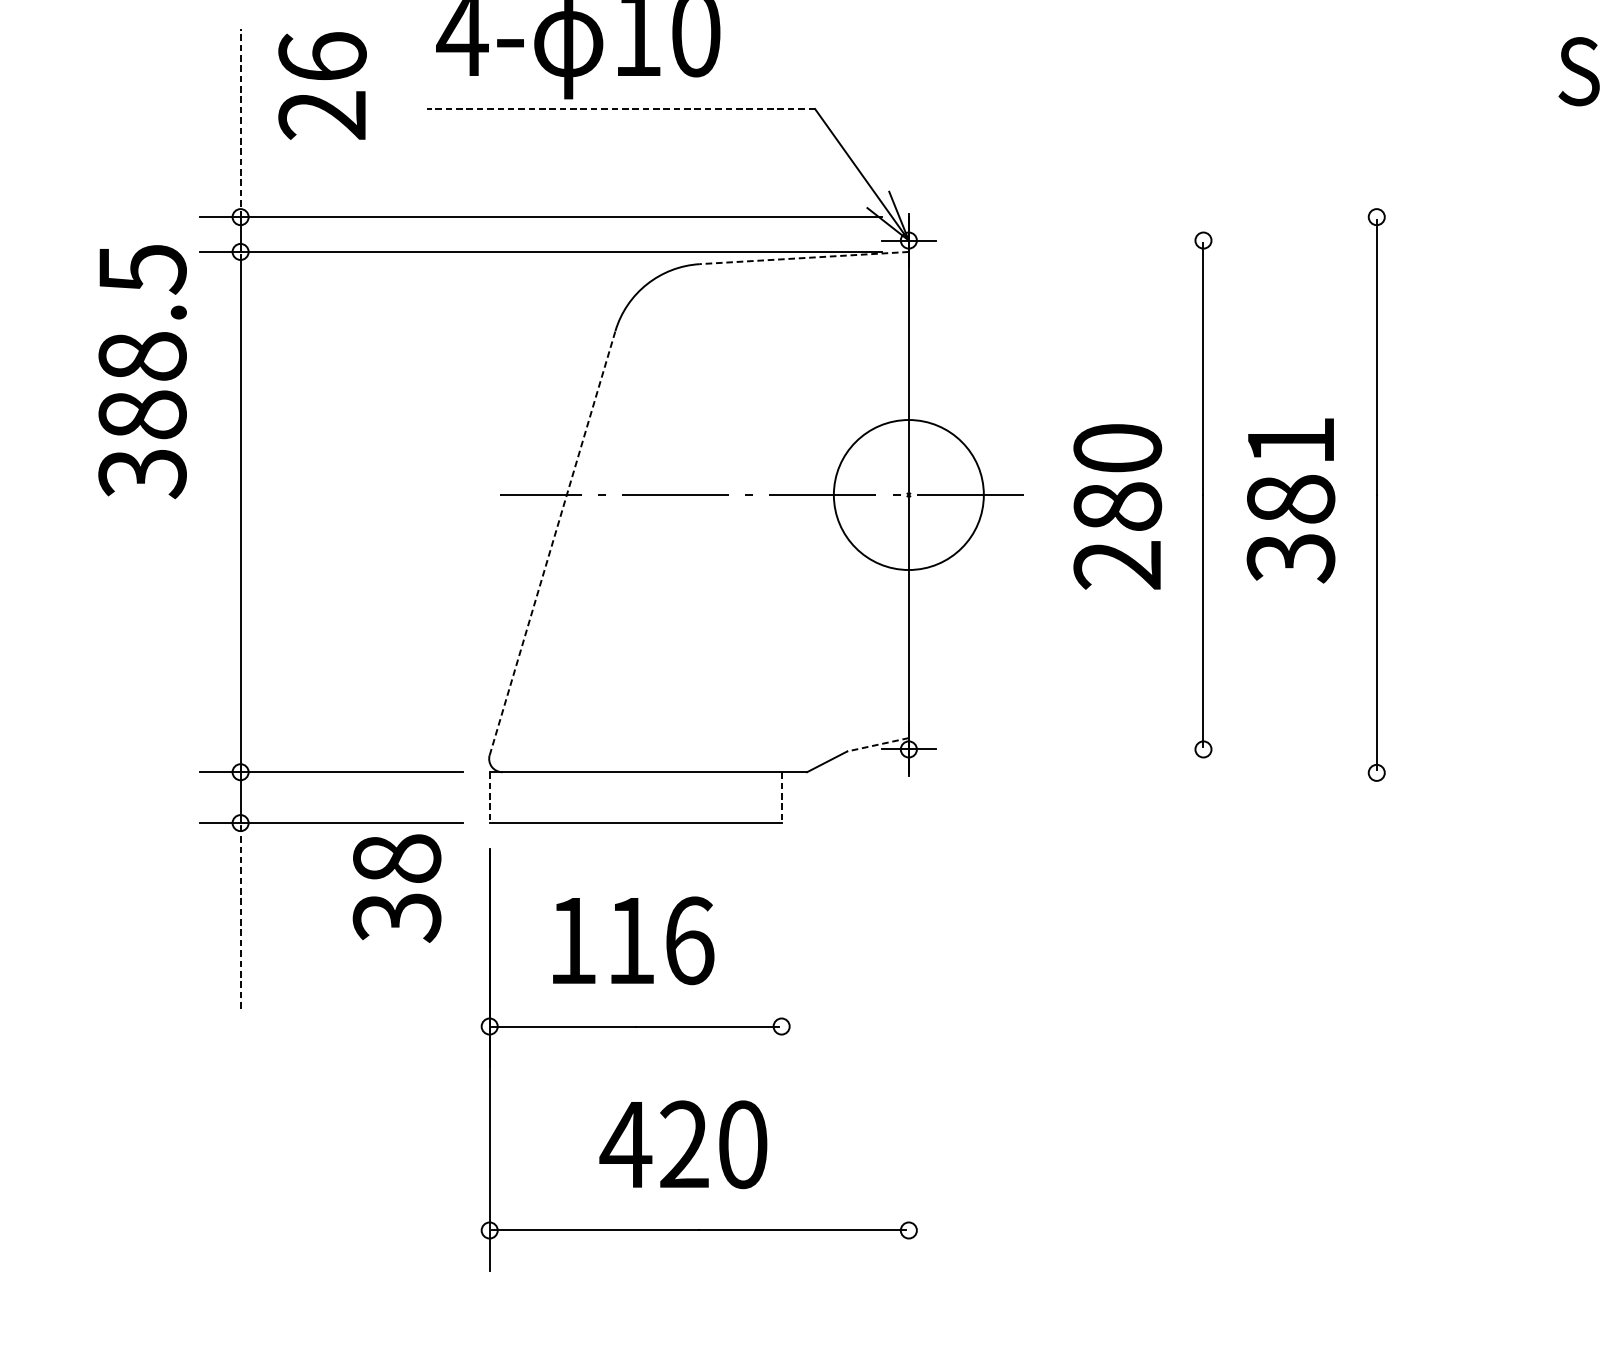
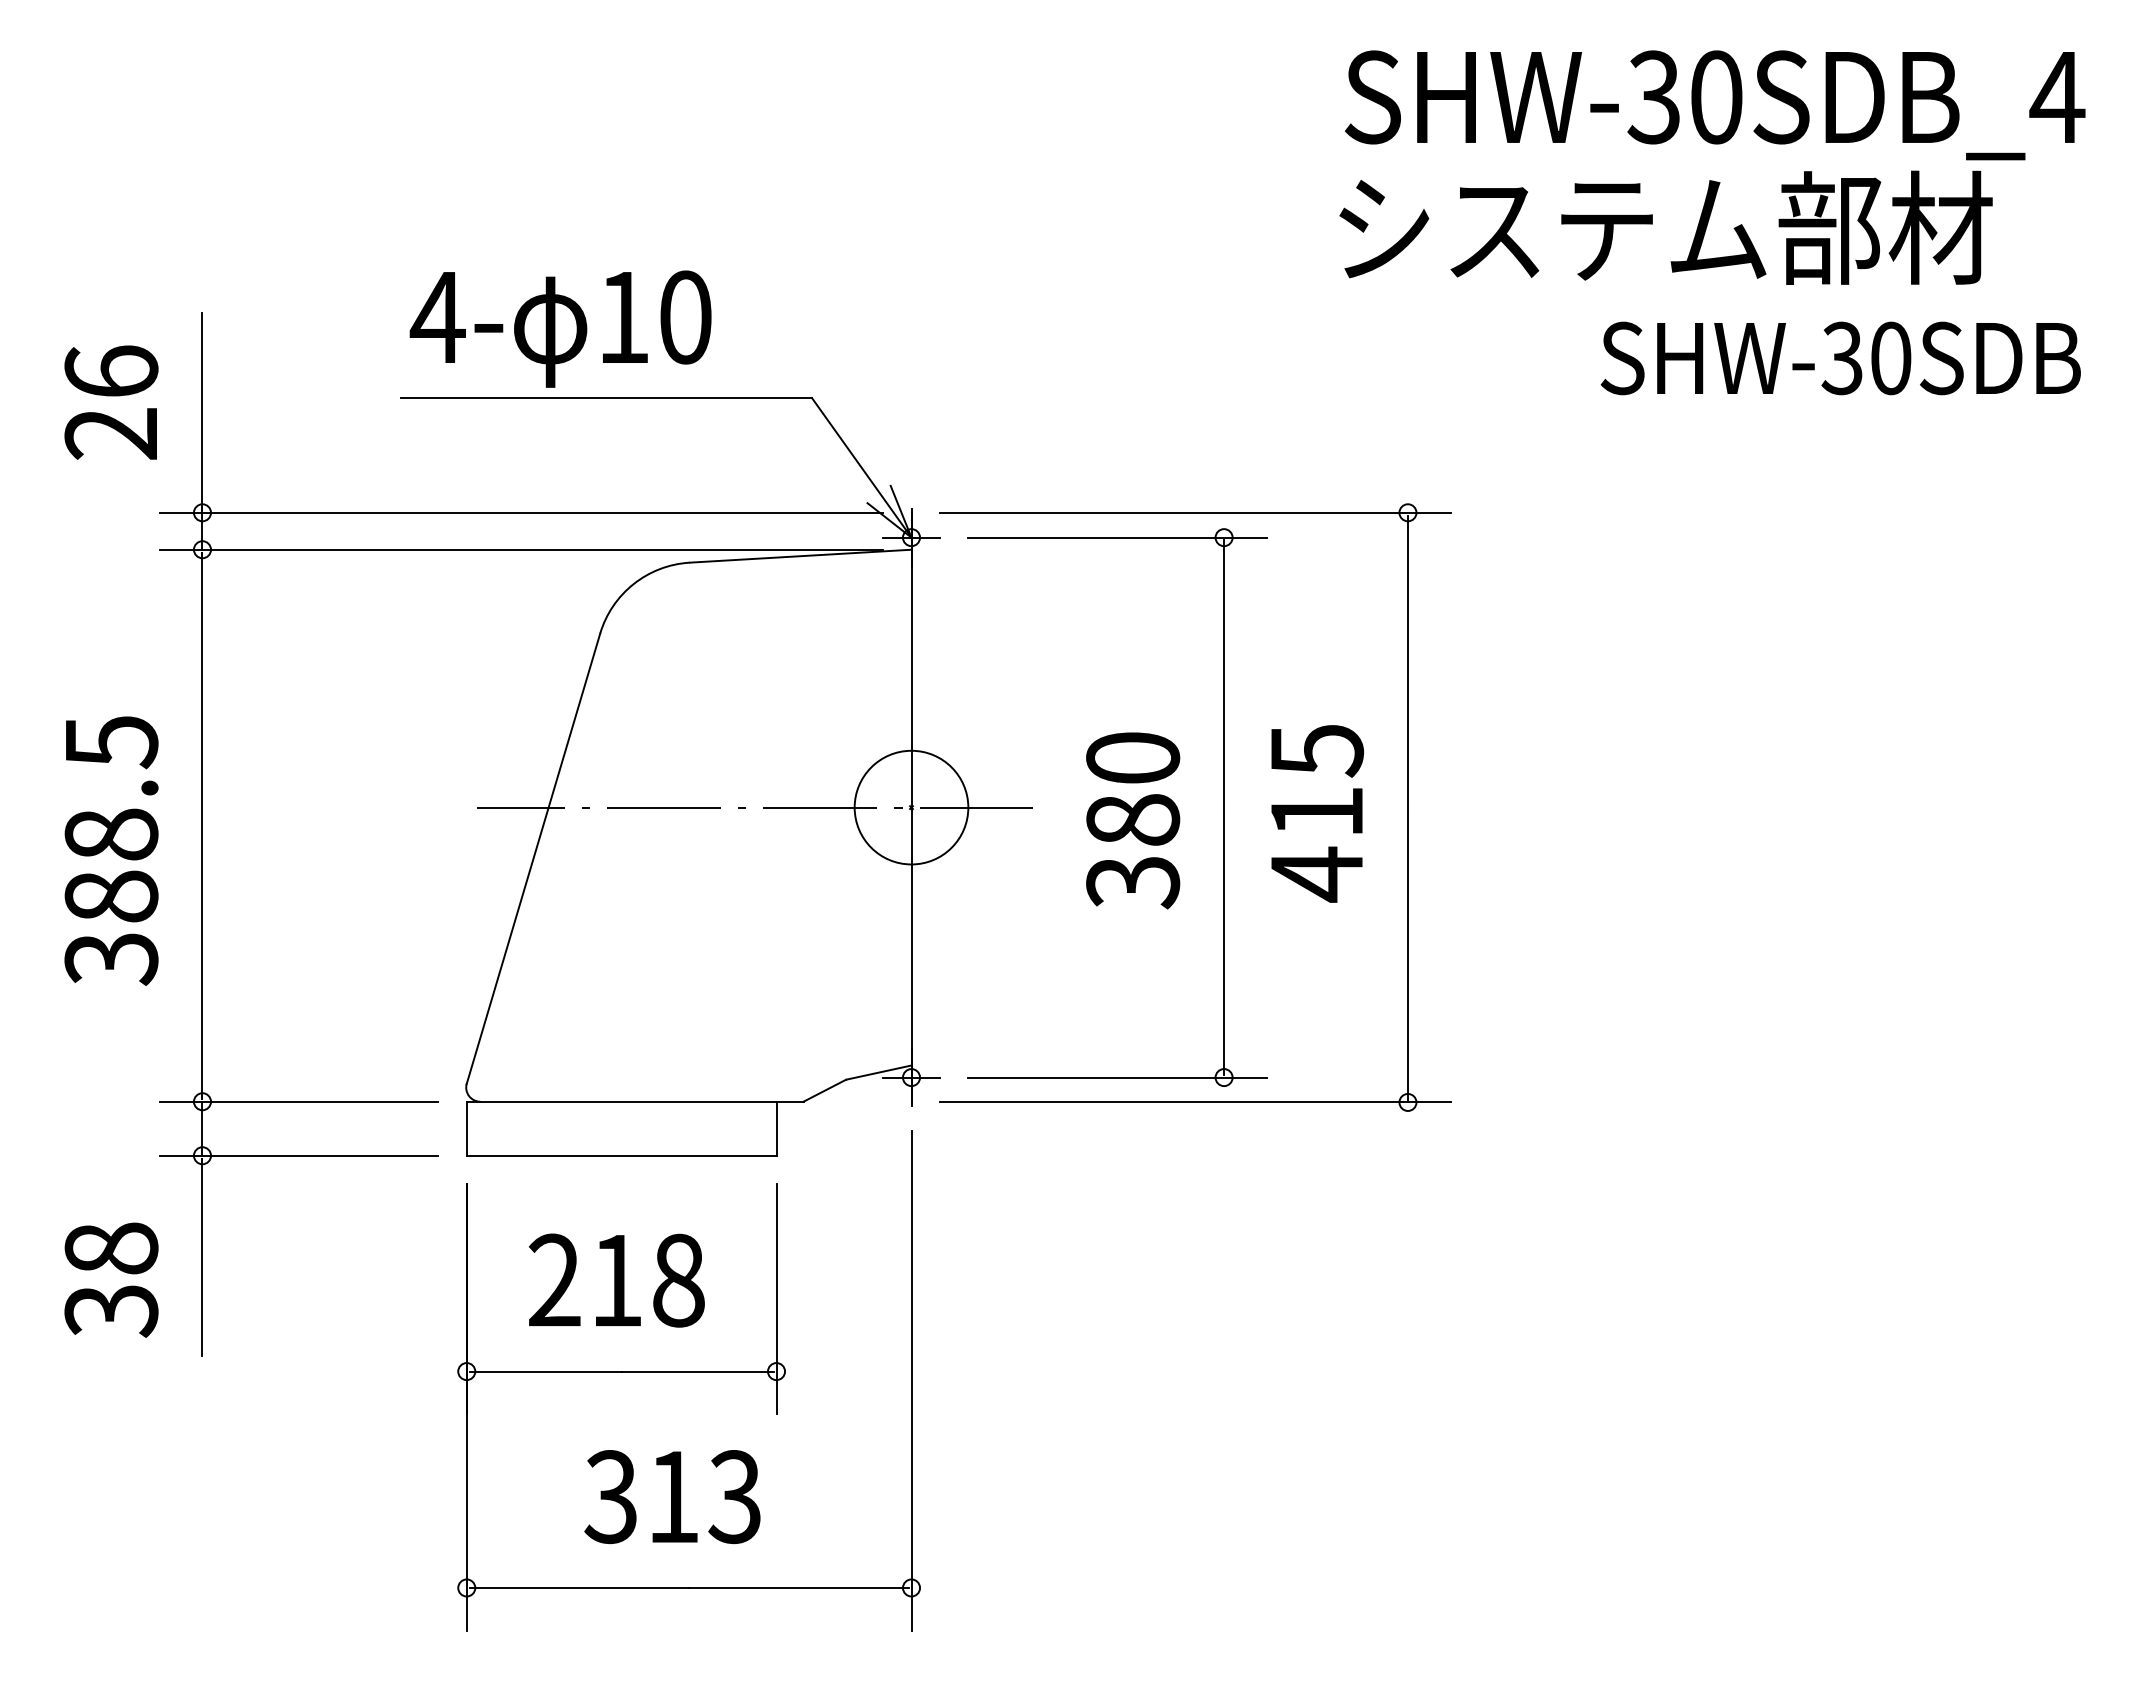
text: (322, 85) -> (111, 402), moved
line: (621, 109) -> (606, 398), dashed -> solid
line: (240, 122) -> (202, 412), dashed -> solid
line: (1175, 216) -> (1194, 512), added
line: (1103, 240) -> (1117, 537), added
line: (804, 258) -> (800, 556), dashed -> solid
text: (142, 371) -> (111, 850), moved
circle: (908, 494) -> (911, 807), size x0.71
text: (1291, 500) -> (1317, 813), 381 -> 415
line: (552, 542) -> (533, 858), dashed -> solid
text: (1118, 565) -> (1133, 882), 280 -> 380
line: (877, 744) -> (878, 1072), dashed -> solid
line: (1103, 749) -> (1117, 1077), added
line: (1175, 772) -> (1194, 1102), added
line: (489, 797) -> (466, 1128), dashed -> solid
line: (781, 797) -> (776, 1128), dashed -> solid
text: (397, 887) -> (111, 1279), moved
line: (240, 919) -> (202, 1257), dashed -> solid
text: (630, 940) -> (616, 1280), 116 -> 218
line: (781, 957) -> (776, 1298), added
line: (908, 1034) -> (911, 1380), added
text: (683, 1145) -> (672, 1497), 420 -> 313

